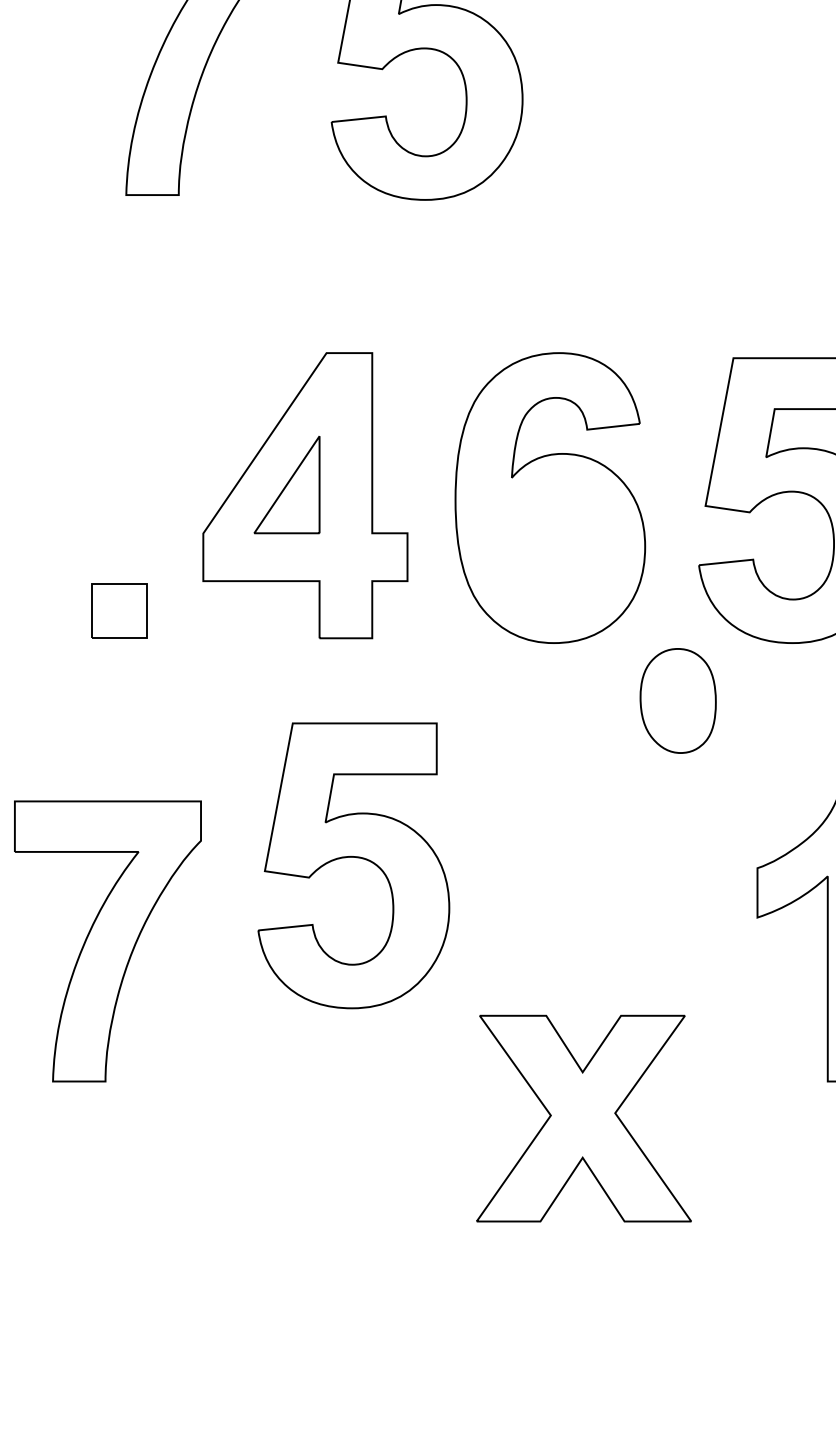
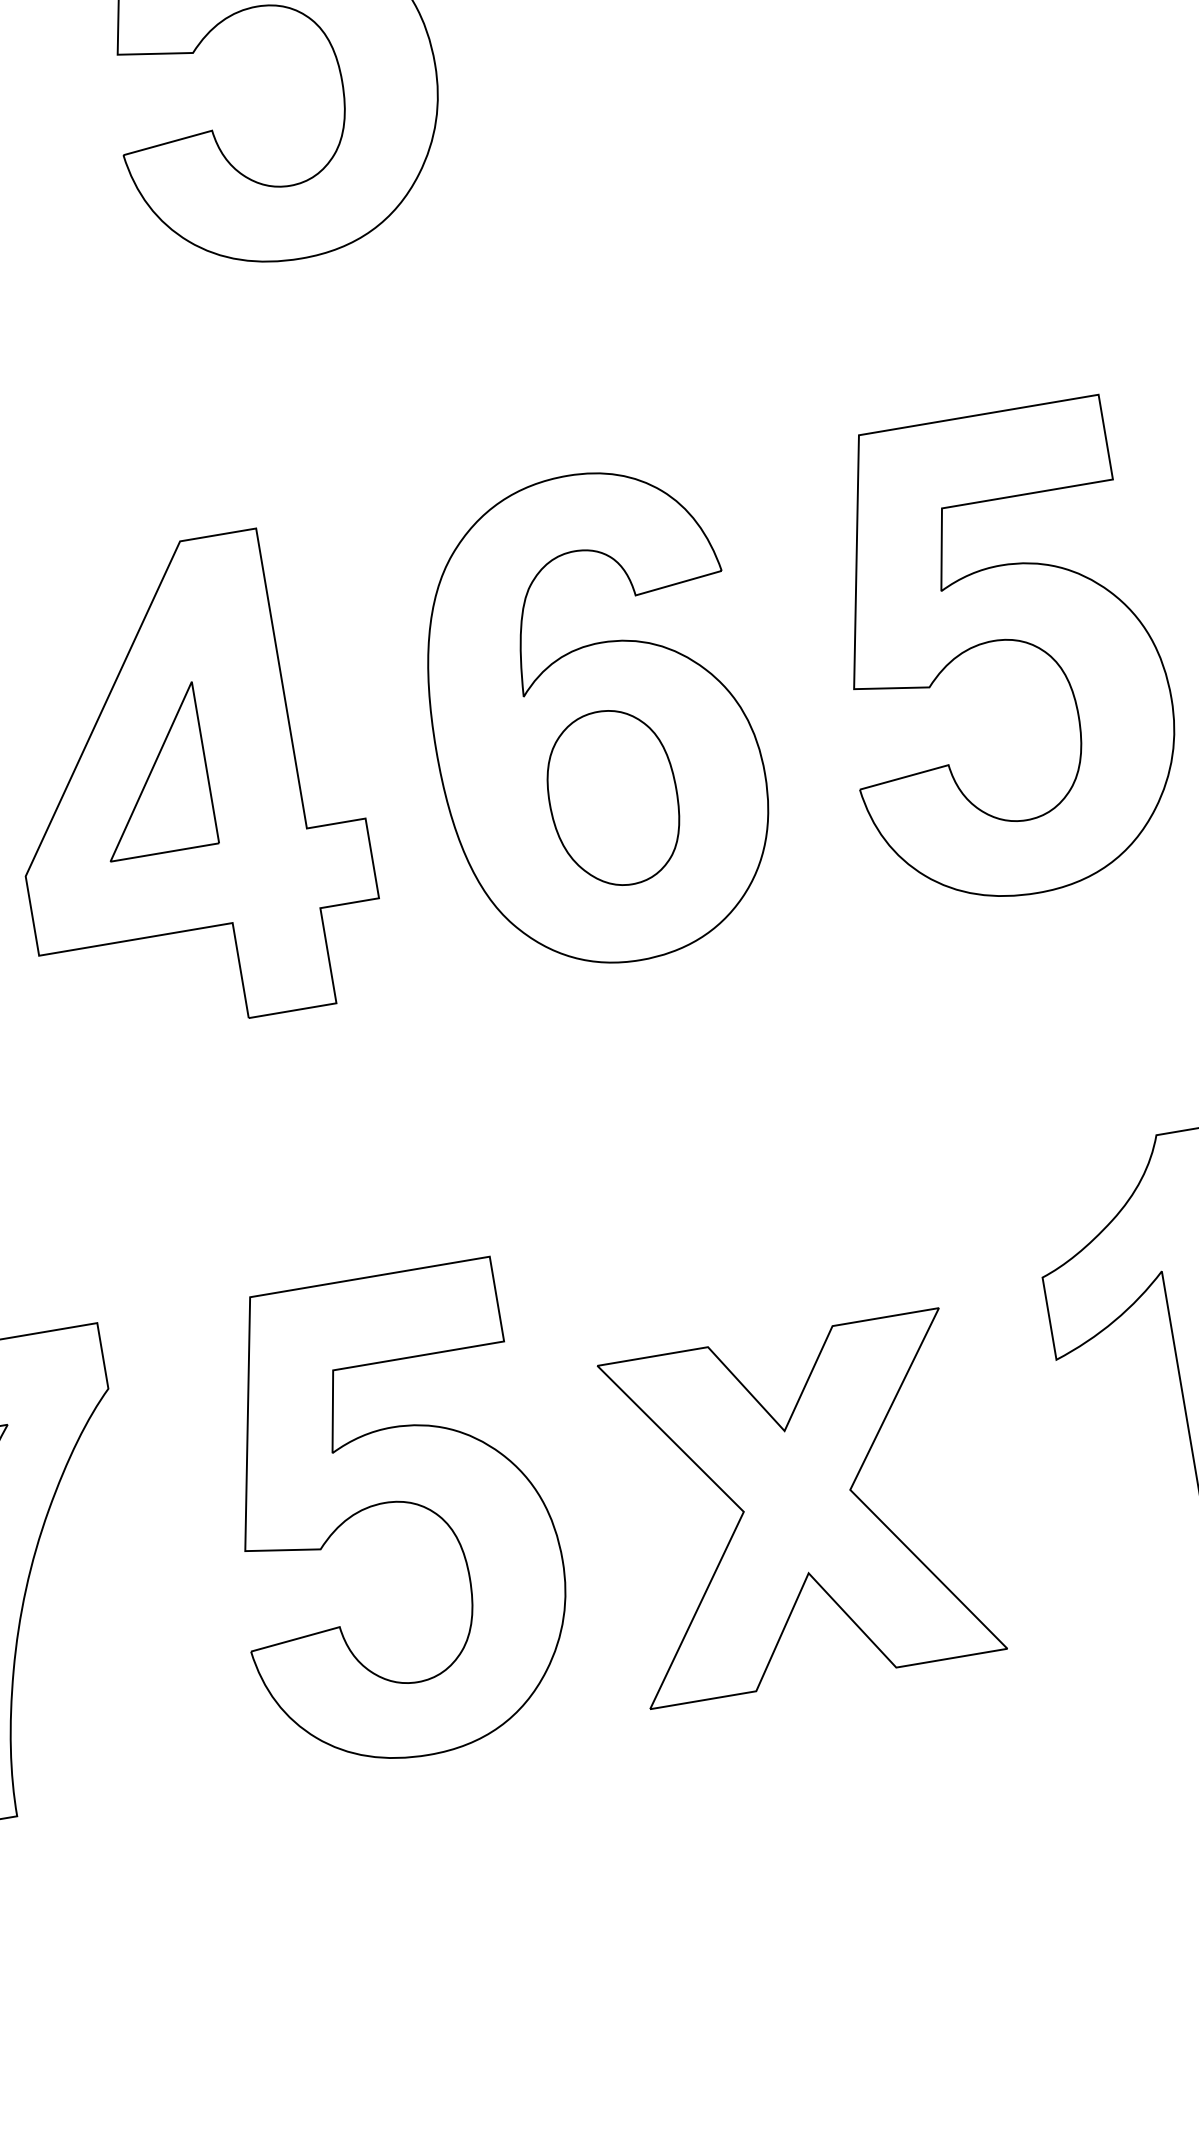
part: (677, 700) -> (612, 797), moved
part: (356, 858) -> (394, 1504), moved
part: (583, 1118) -> (798, 1507), moved

